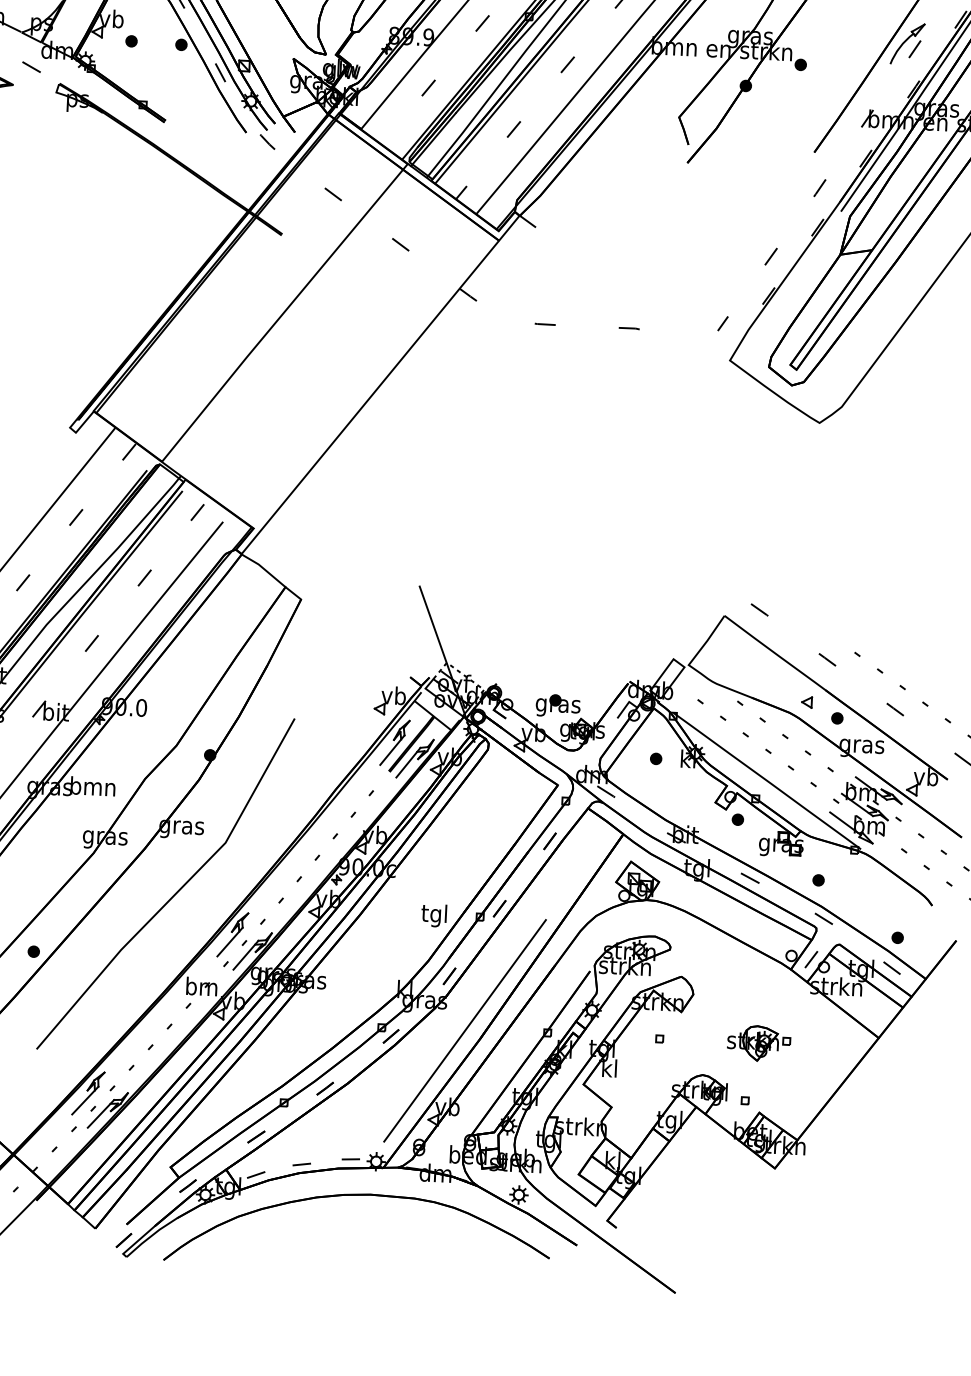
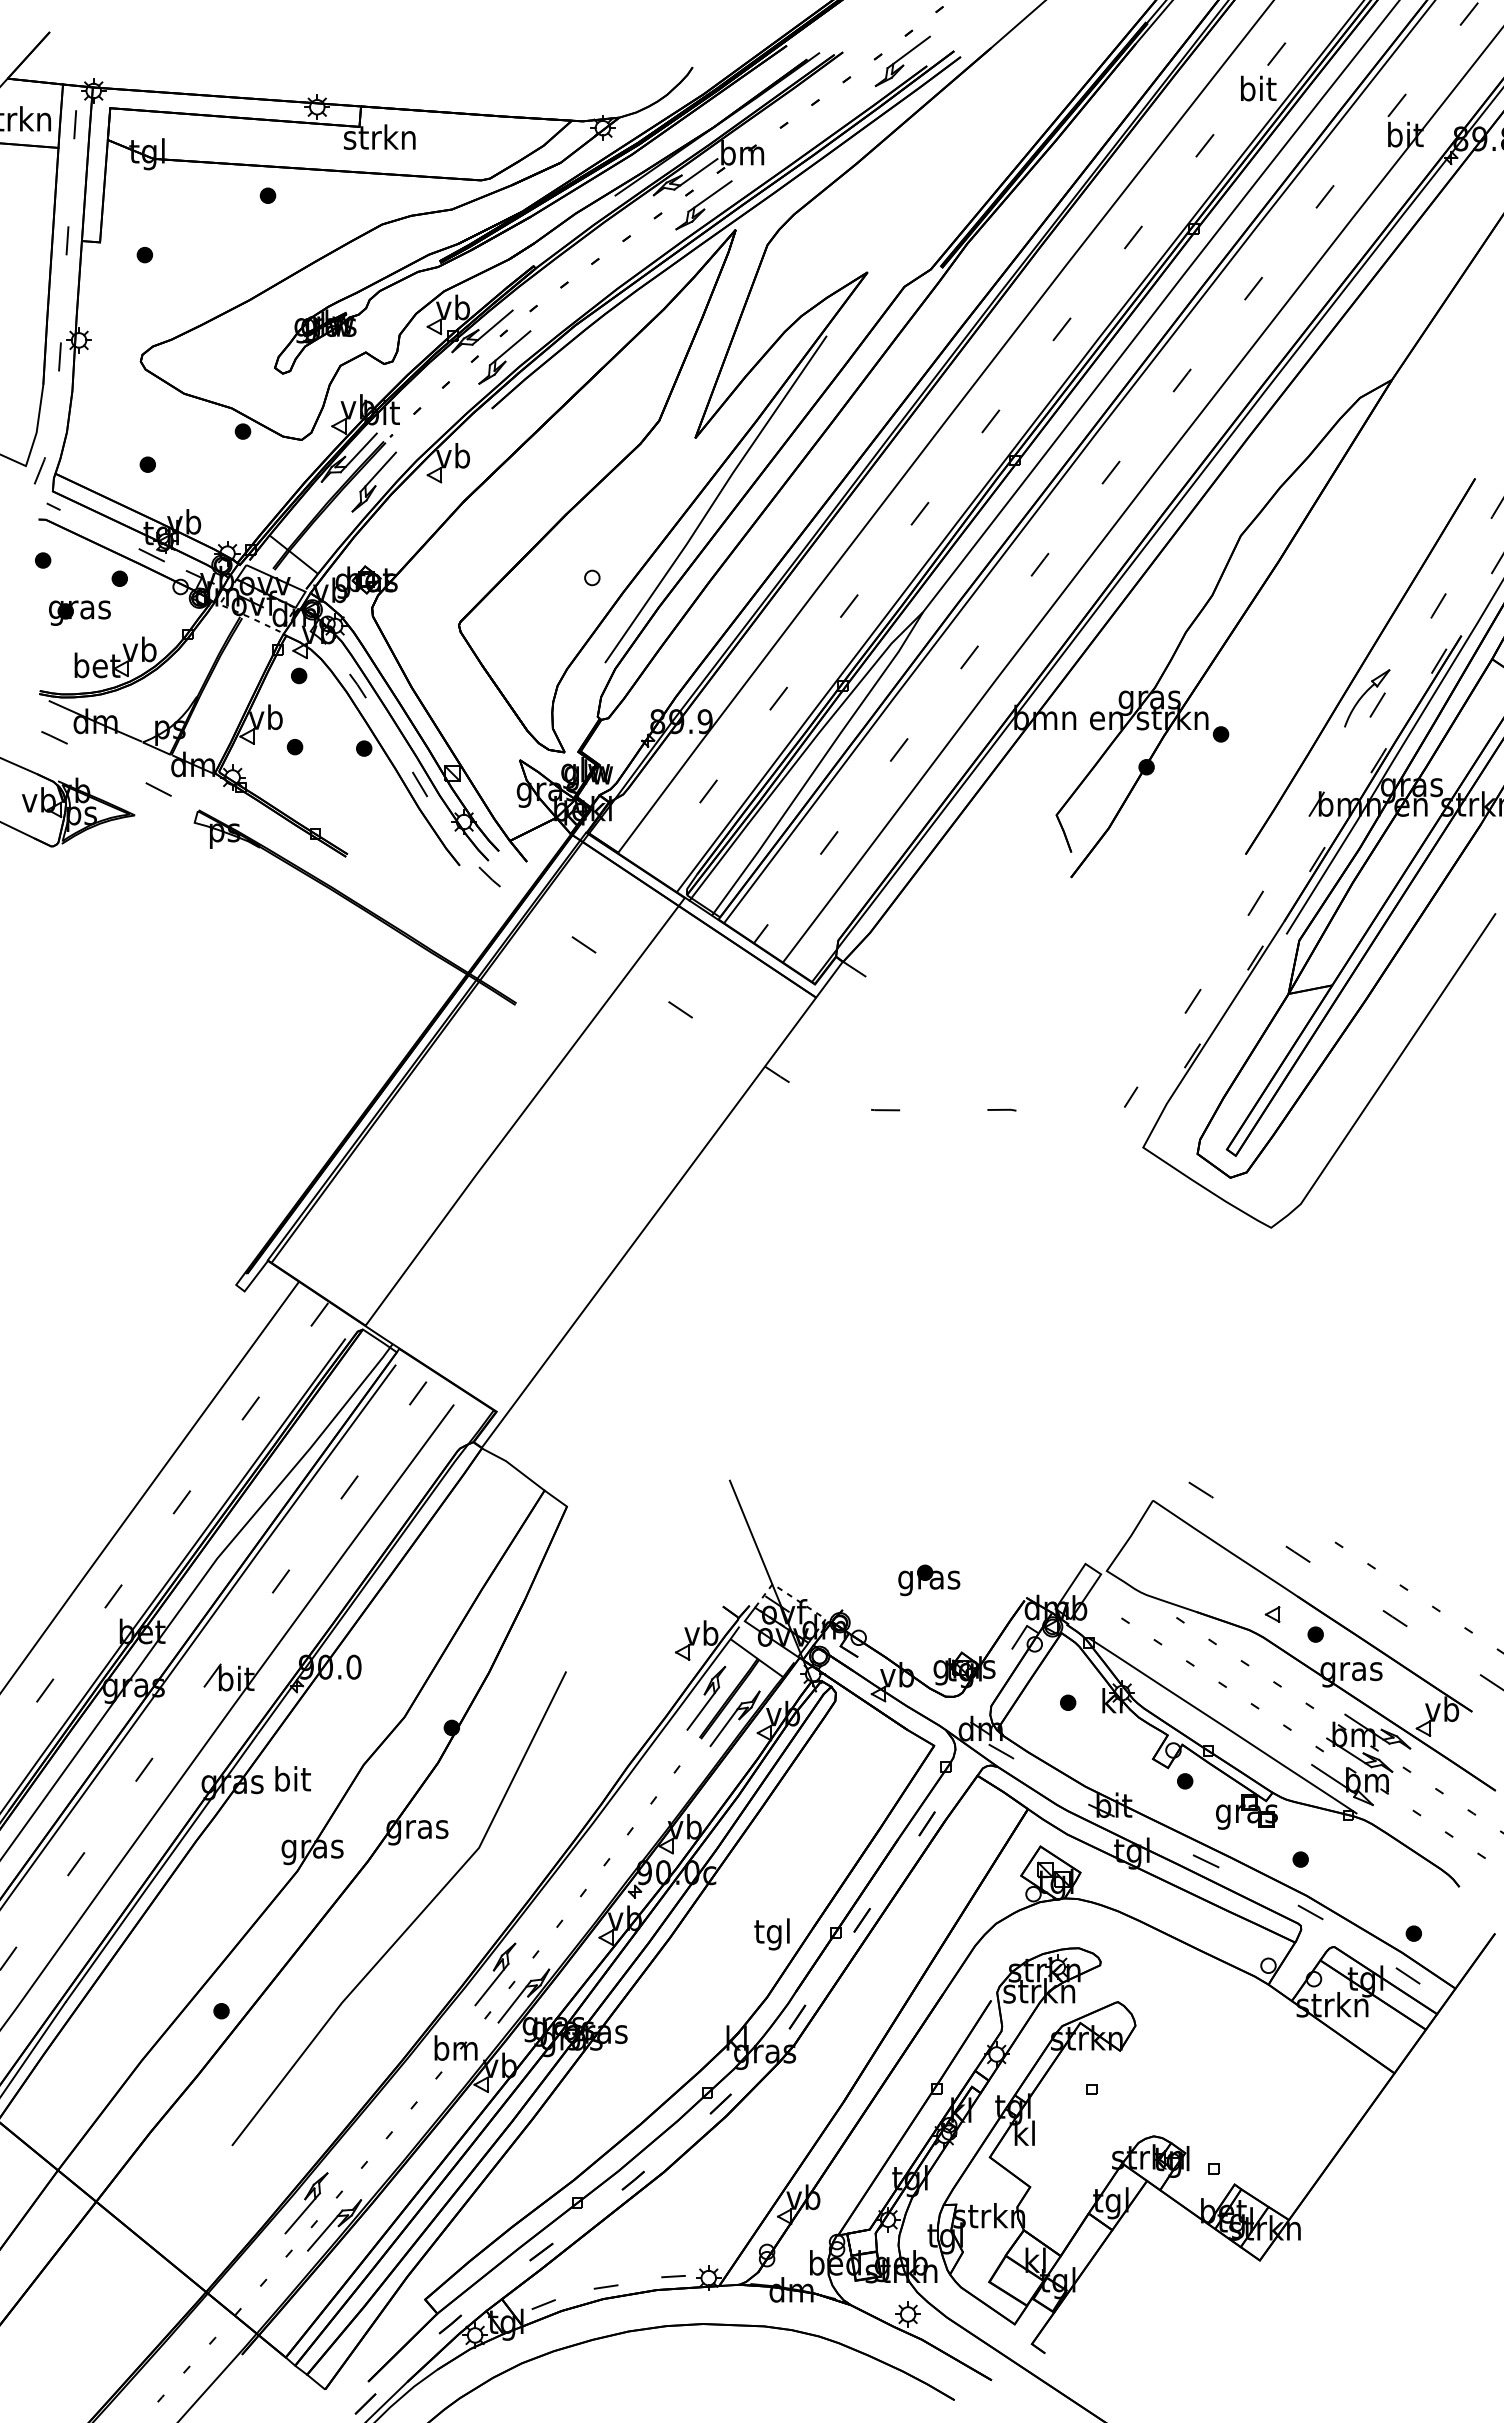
part: (558, 706) -> (929, 1580), moved
text: (93, 786) -> (292, 1778), bmn -> bit
line: (810, 960) -> (1295, 1970), removed
line: (465, 1030) -> (822, 2090), removed
part: (758, 1043) -> (1228, 2089), removed

